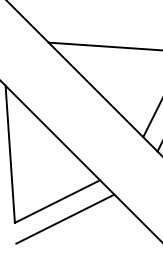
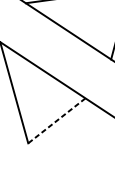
line: (57, 201) -> (56, 120), solid -> dashed
line: (65, 218) -> (65, 132), removed

